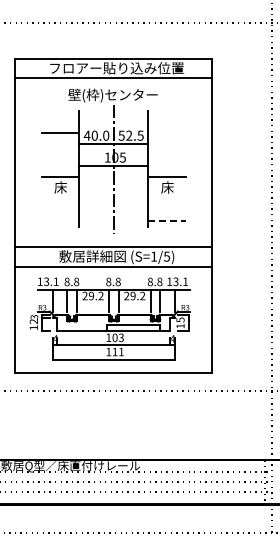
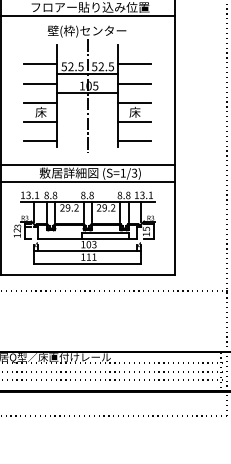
line: (167, 133) -> (134, 64), added
text: (96, 135) -> (72, 66), 40.0 -> 52.5
line: (60, 154) -> (40, 83), added
line: (167, 154) -> (134, 83), added
line: (60, 198) -> (40, 122), added
line: (167, 198) -> (134, 122), added
line: (60, 220) -> (40, 141), added
line: (167, 220) -> (134, 141), dashed -> solid
text: (166, 255) -> (134, 172), (S=1/5) -> (S=1/3)

